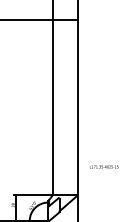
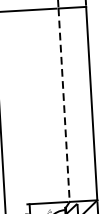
line: (52, 107) -> (63, 105), solid -> dashed

